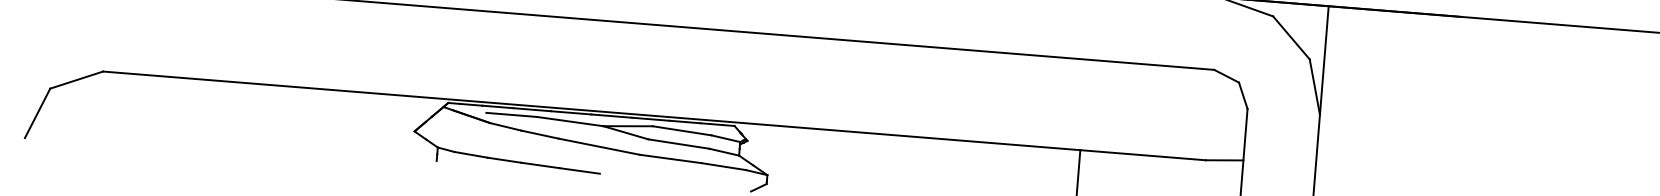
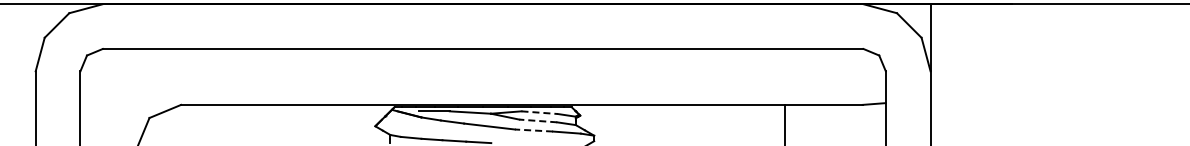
line: (683, 130) -> (540, 112), solid -> dashed
line: (679, 143) -> (538, 120), solid -> dashed
line: (669, 158) -> (533, 130), solid -> dashed

